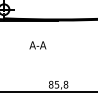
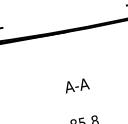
text: (37, 45) -> (76, 85), moved

